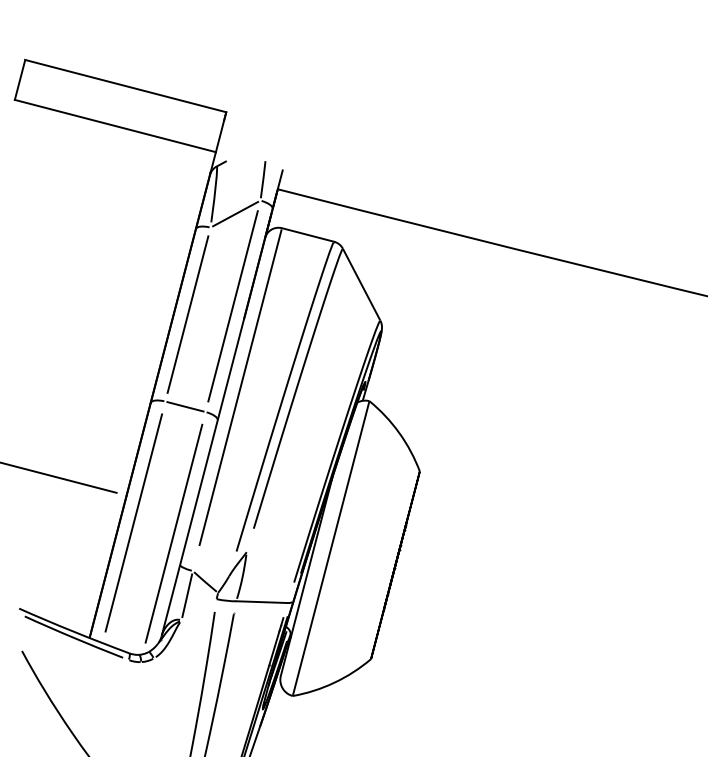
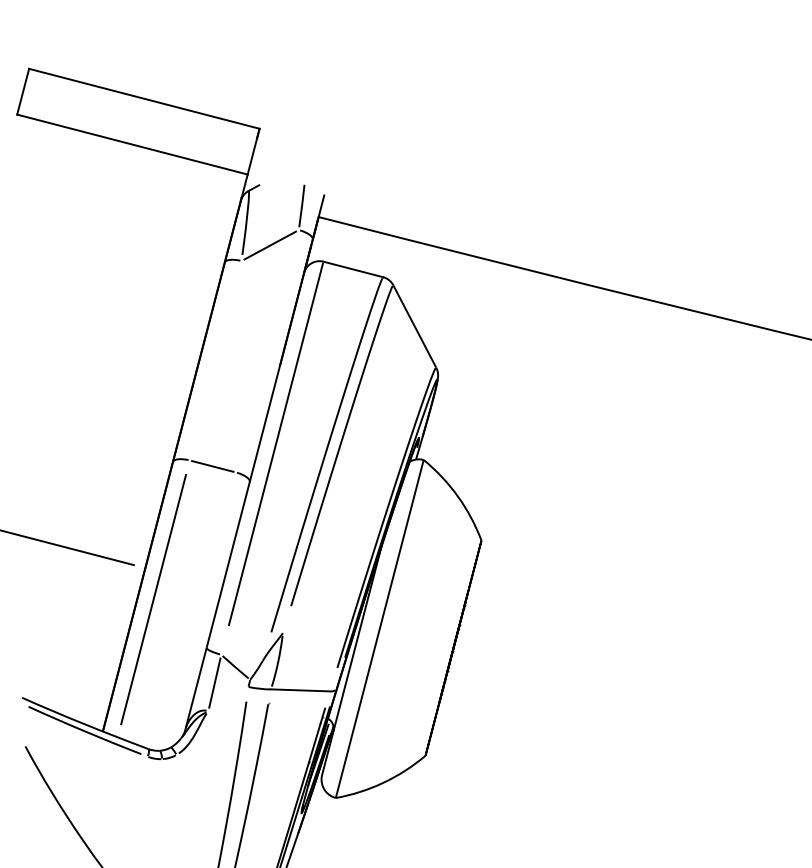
line: (232, 306) -> (266, 351), removed
line: (187, 314) -> (215, 360), removed
line: (173, 533) -> (199, 611), removed

